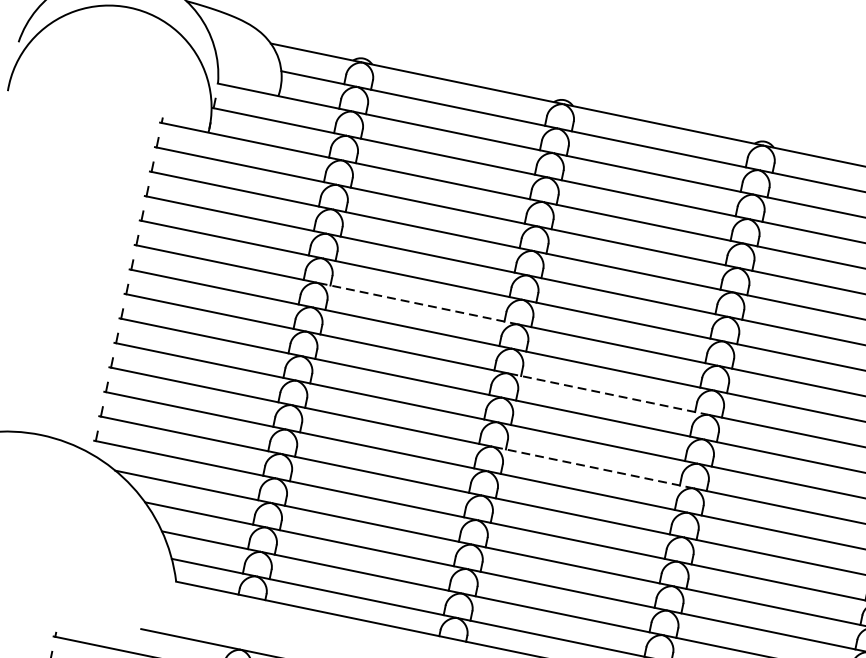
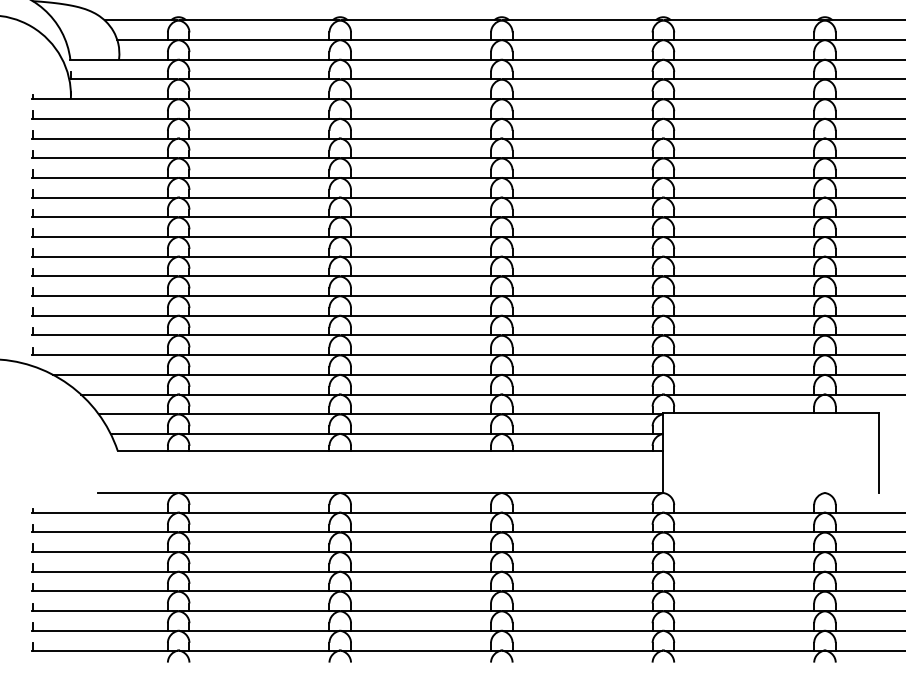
line: (417, 303) -> (259, 197), dashed -> solid
line: (608, 393) -> (421, 236), dashed -> solid
line: (593, 468) -> (421, 296), dashed -> solid

